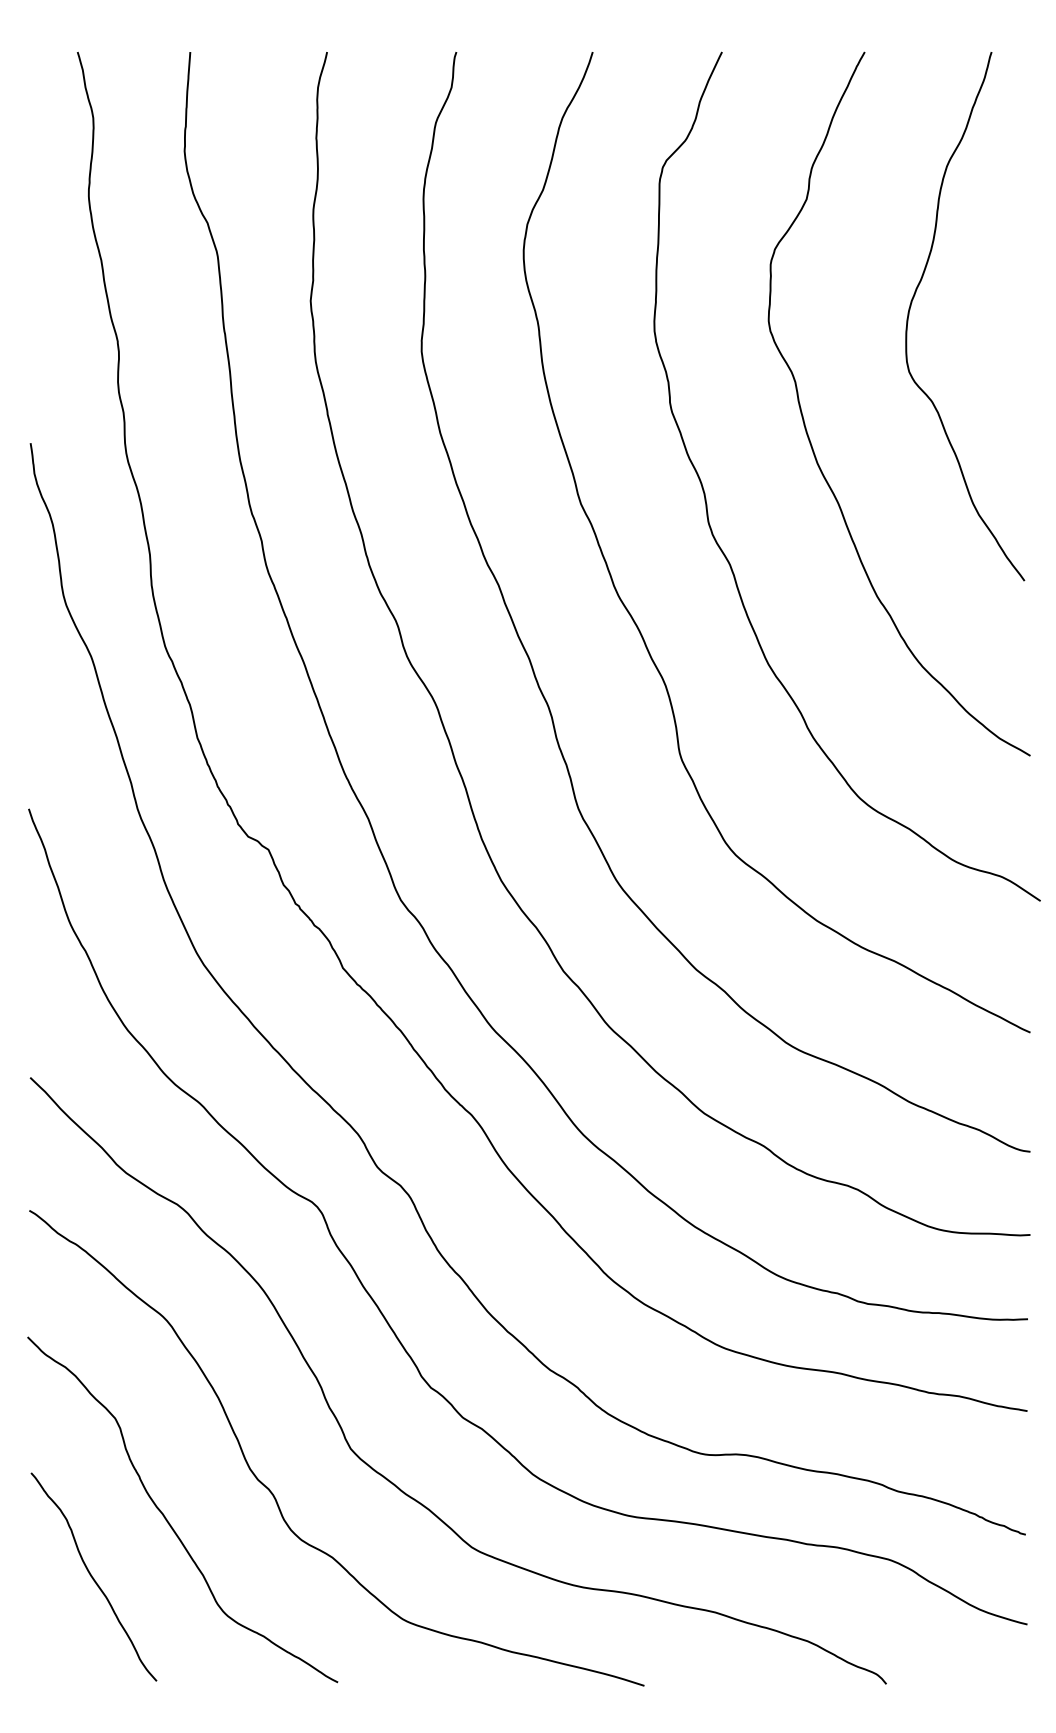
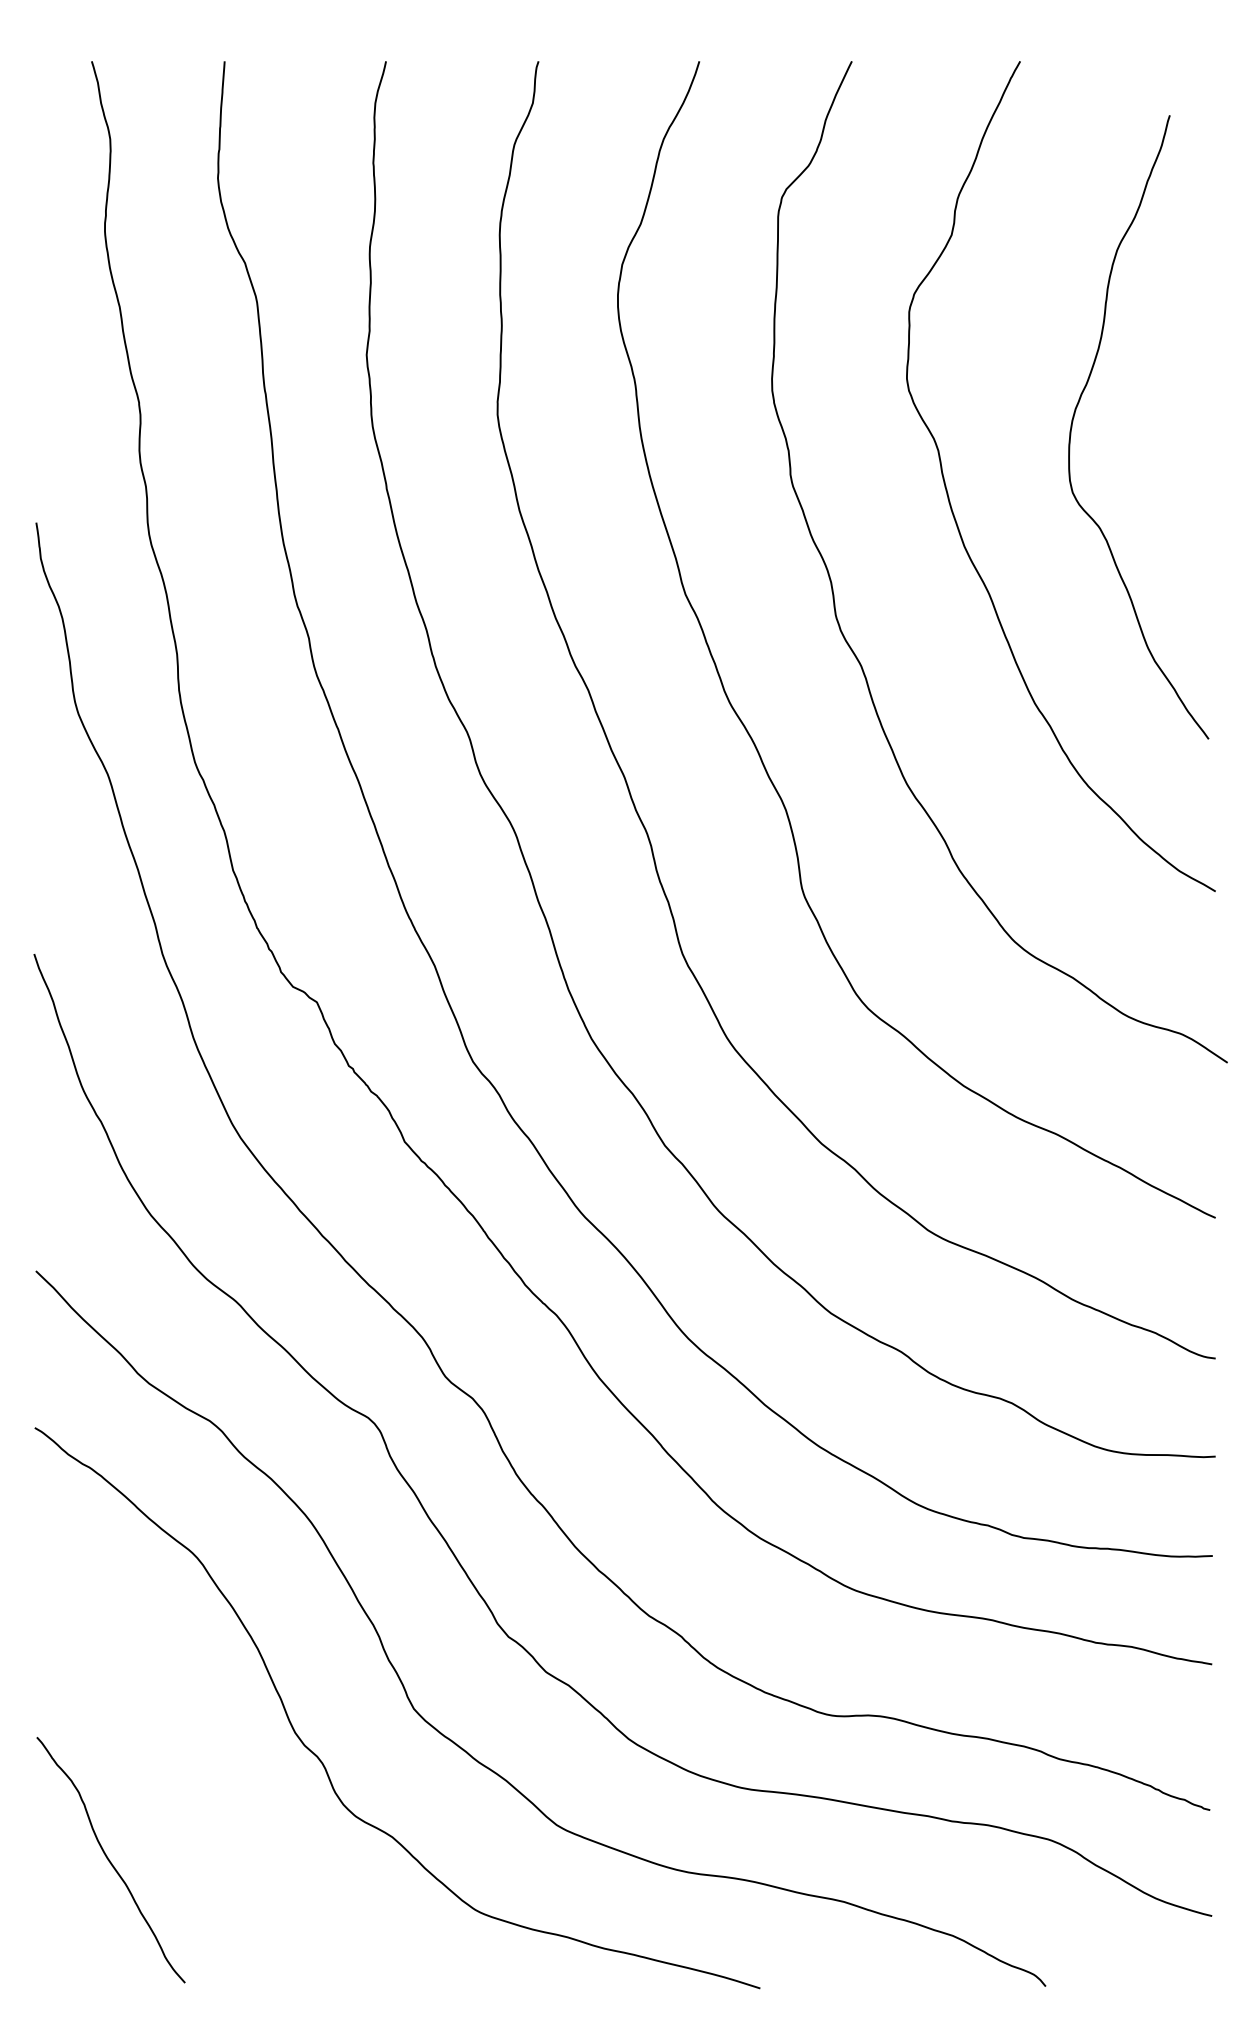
curve: (914, 298) -> (1078, 405), moved
curve: (168, 1520) -> (198, 1793), removed

